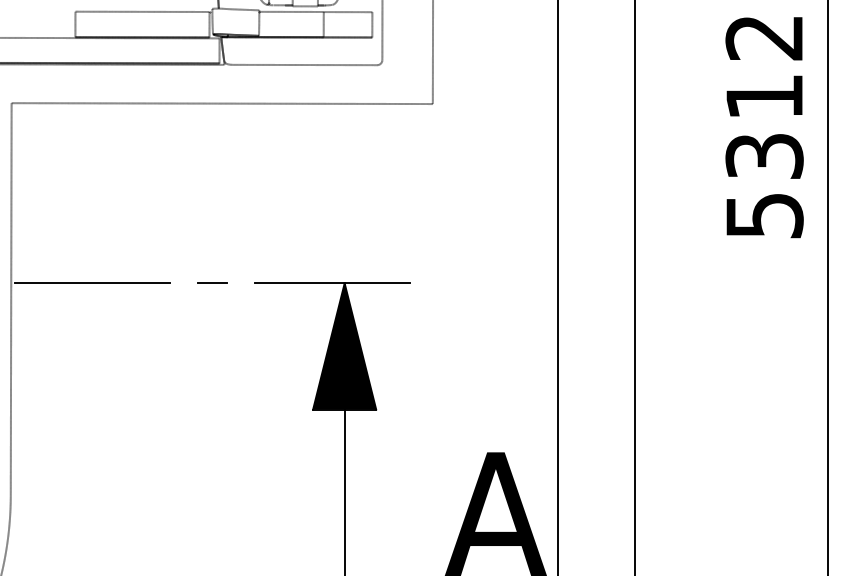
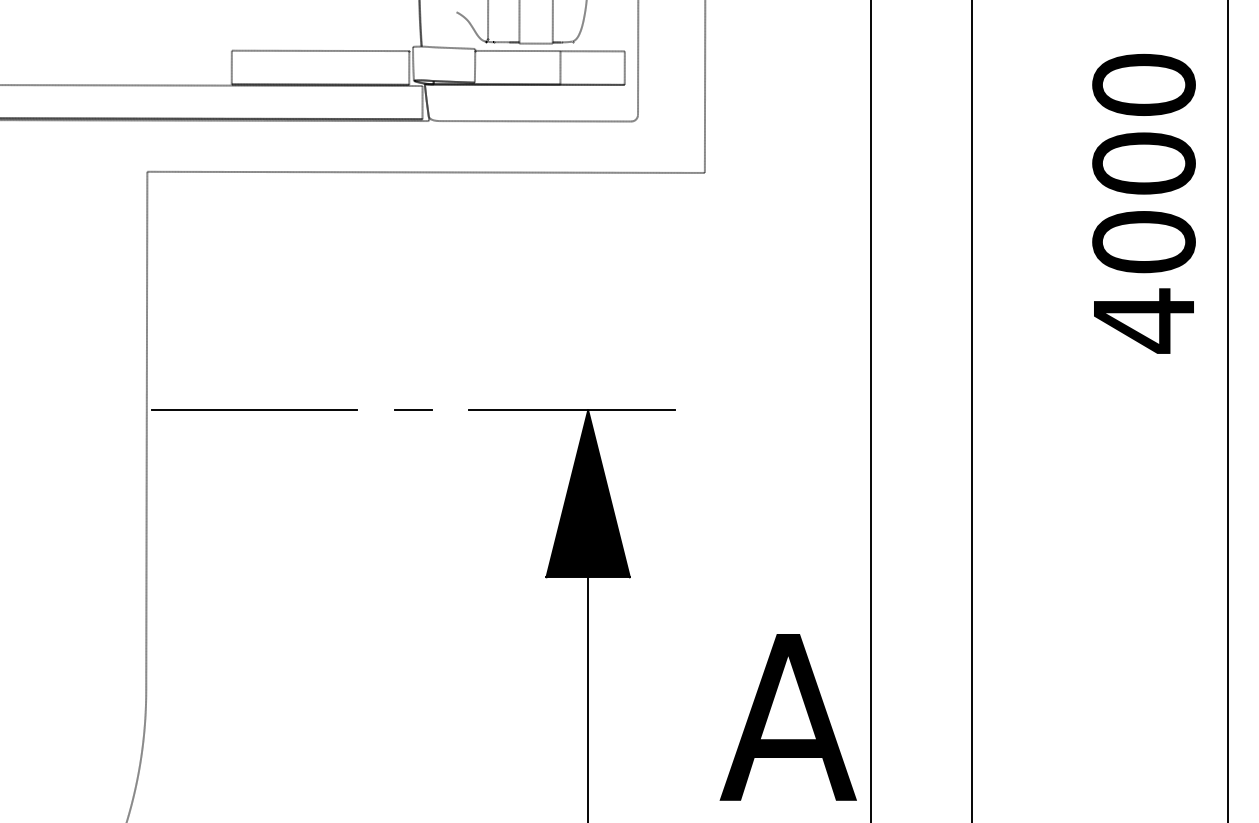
text: (764, 127) -> (1143, 203), 5312 -> 4000

